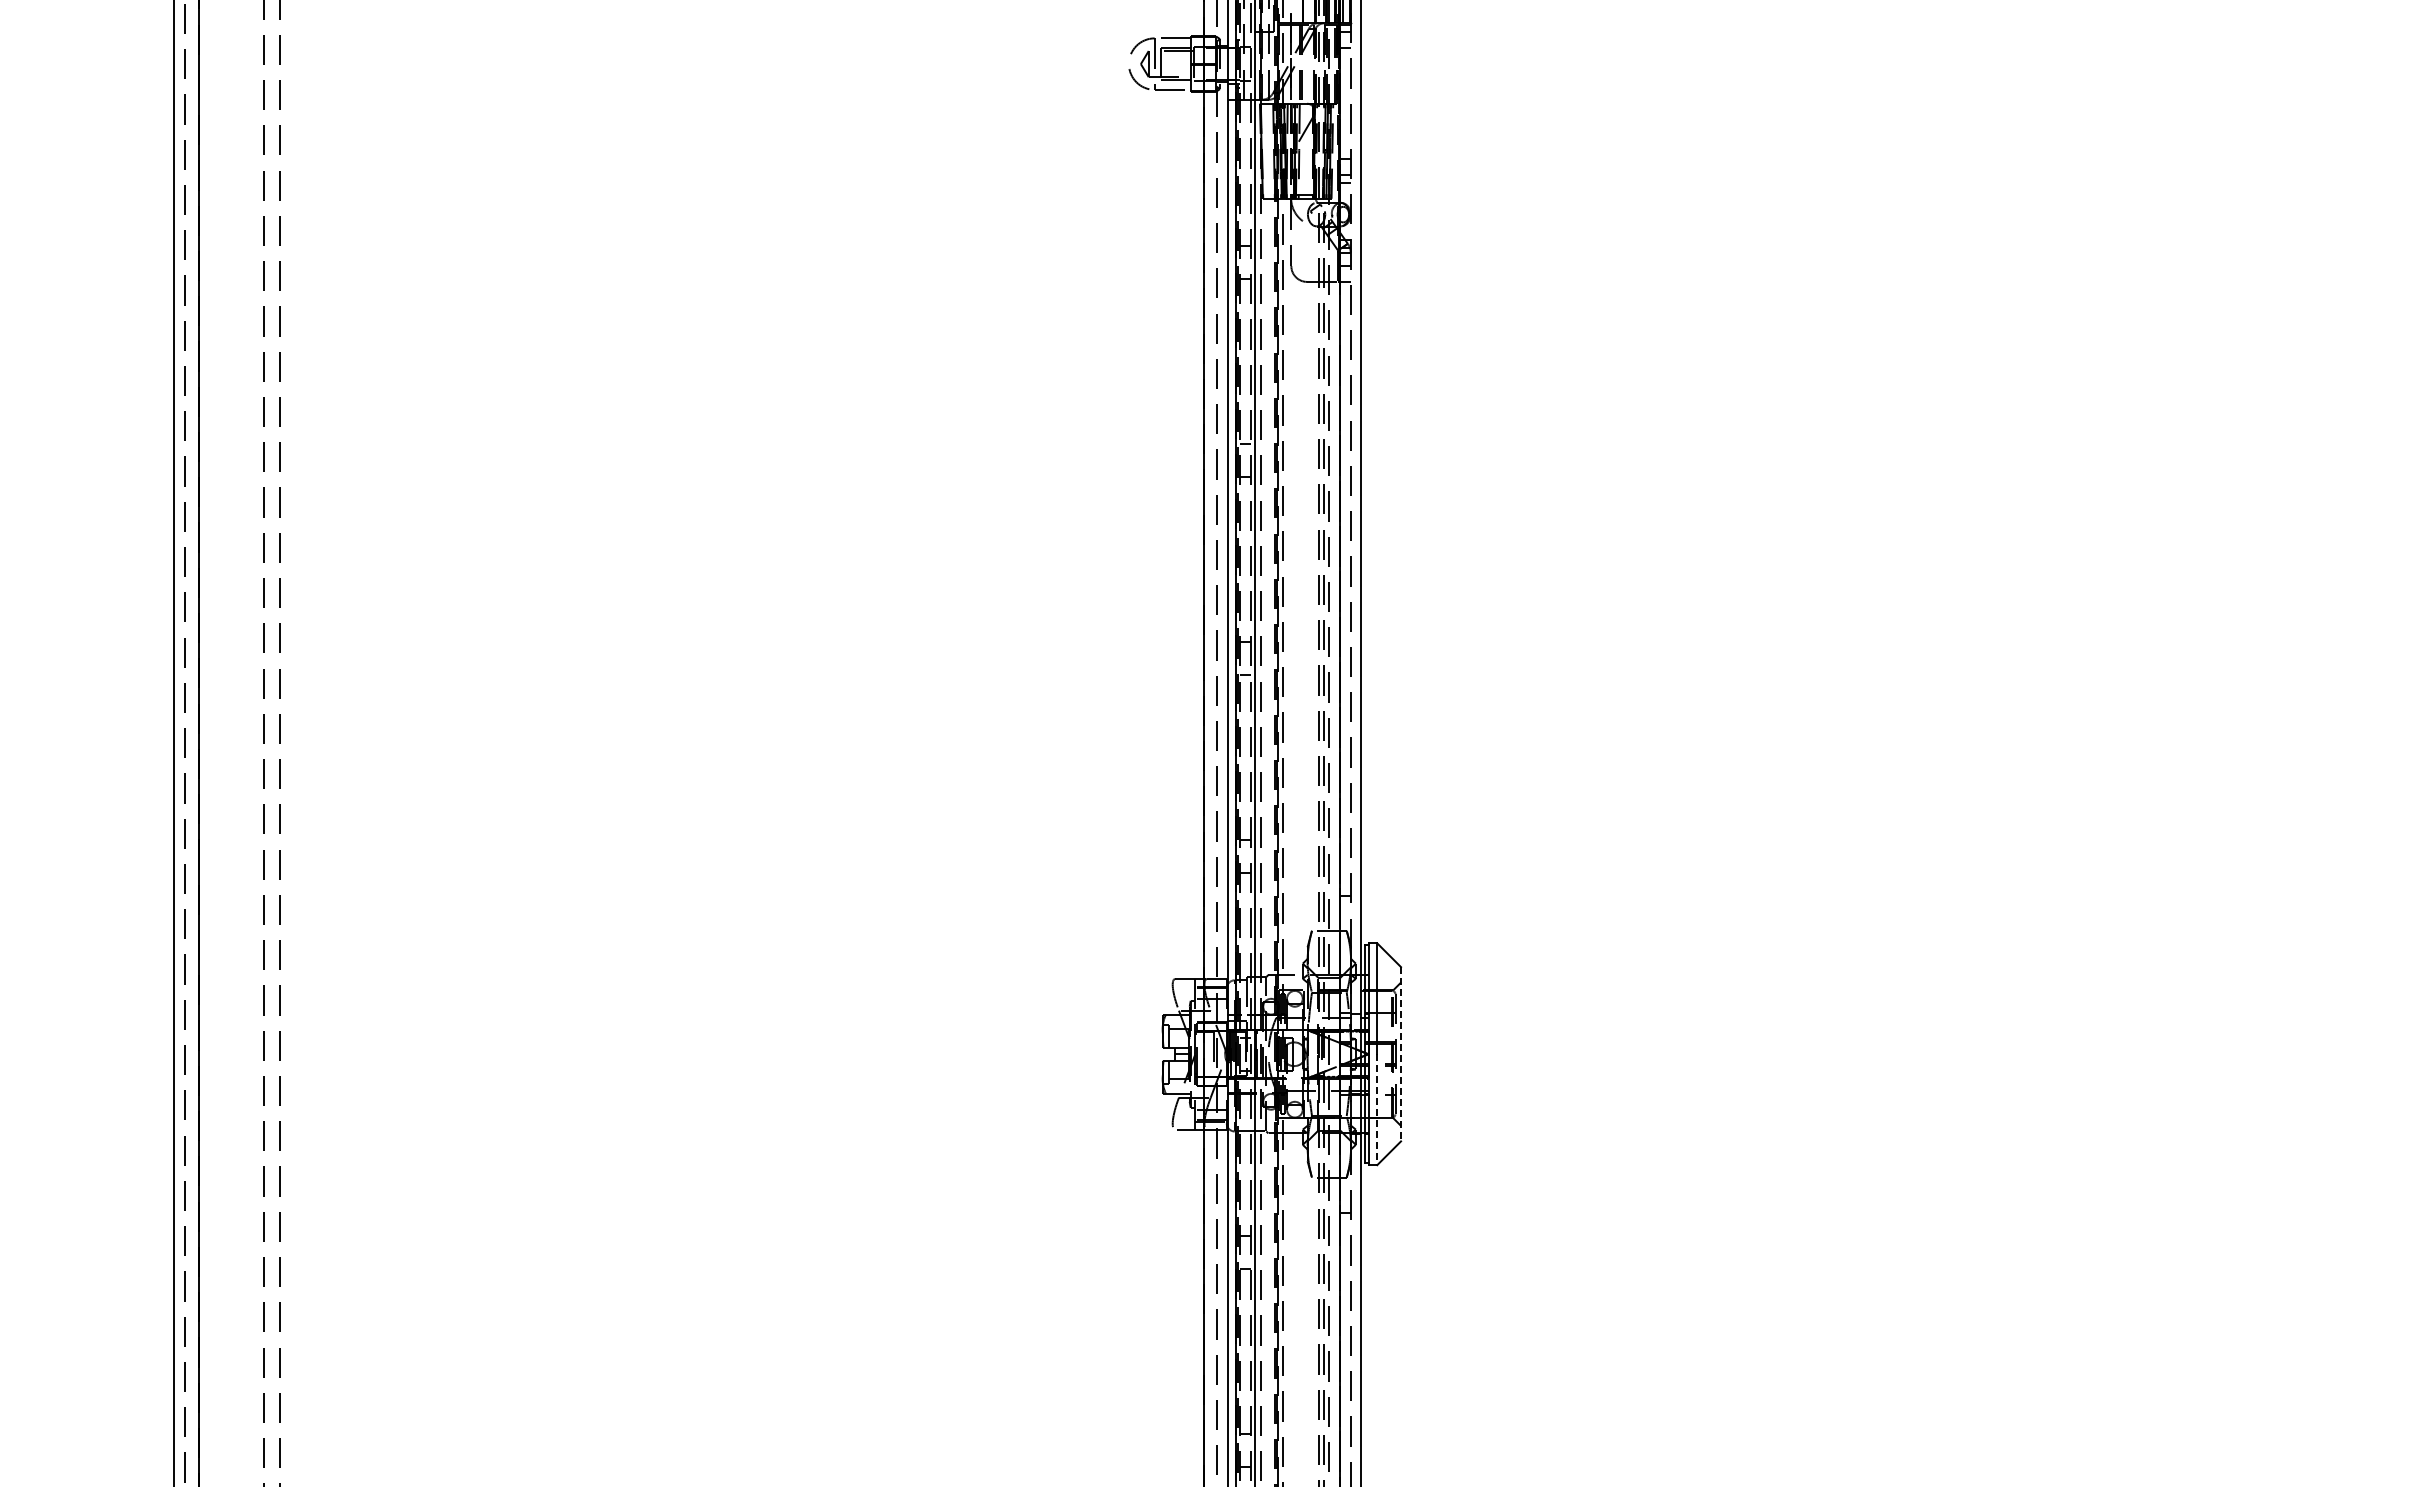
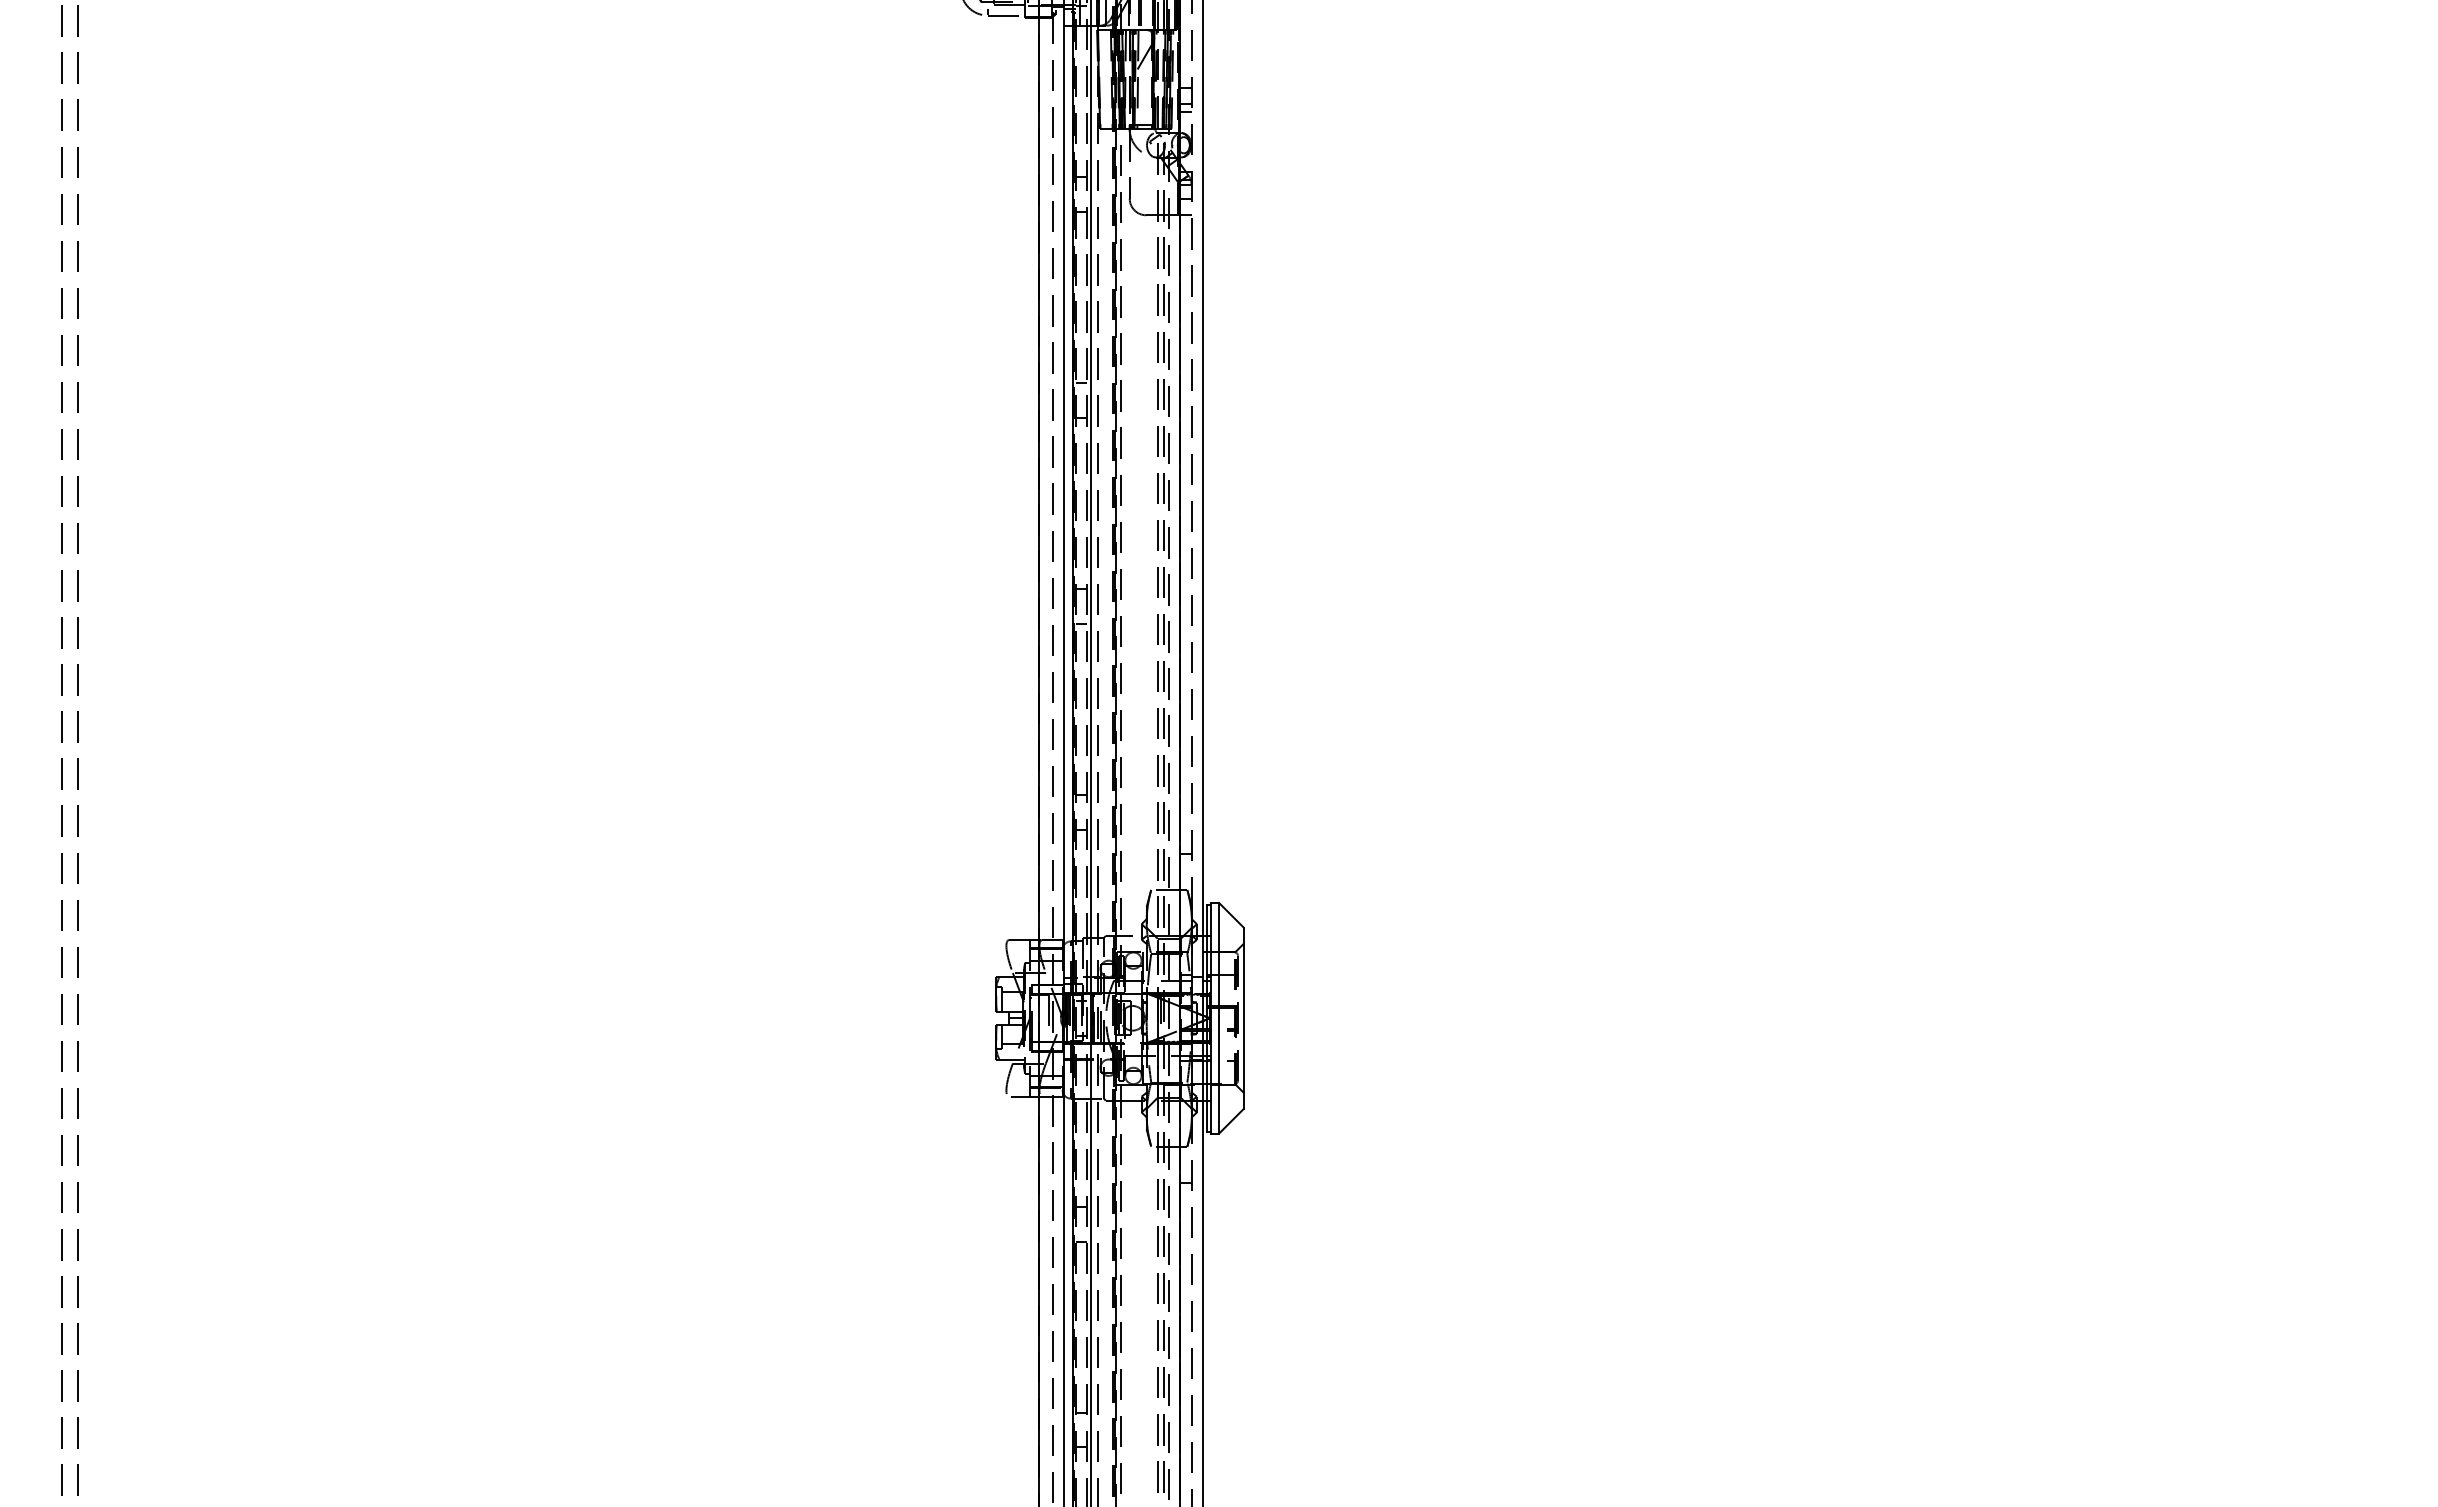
line: (1401, 1054) -> (1244, 1018), dashed -> solid
line: (1377, 1110) -> (1219, 1076), dashed -> solid

